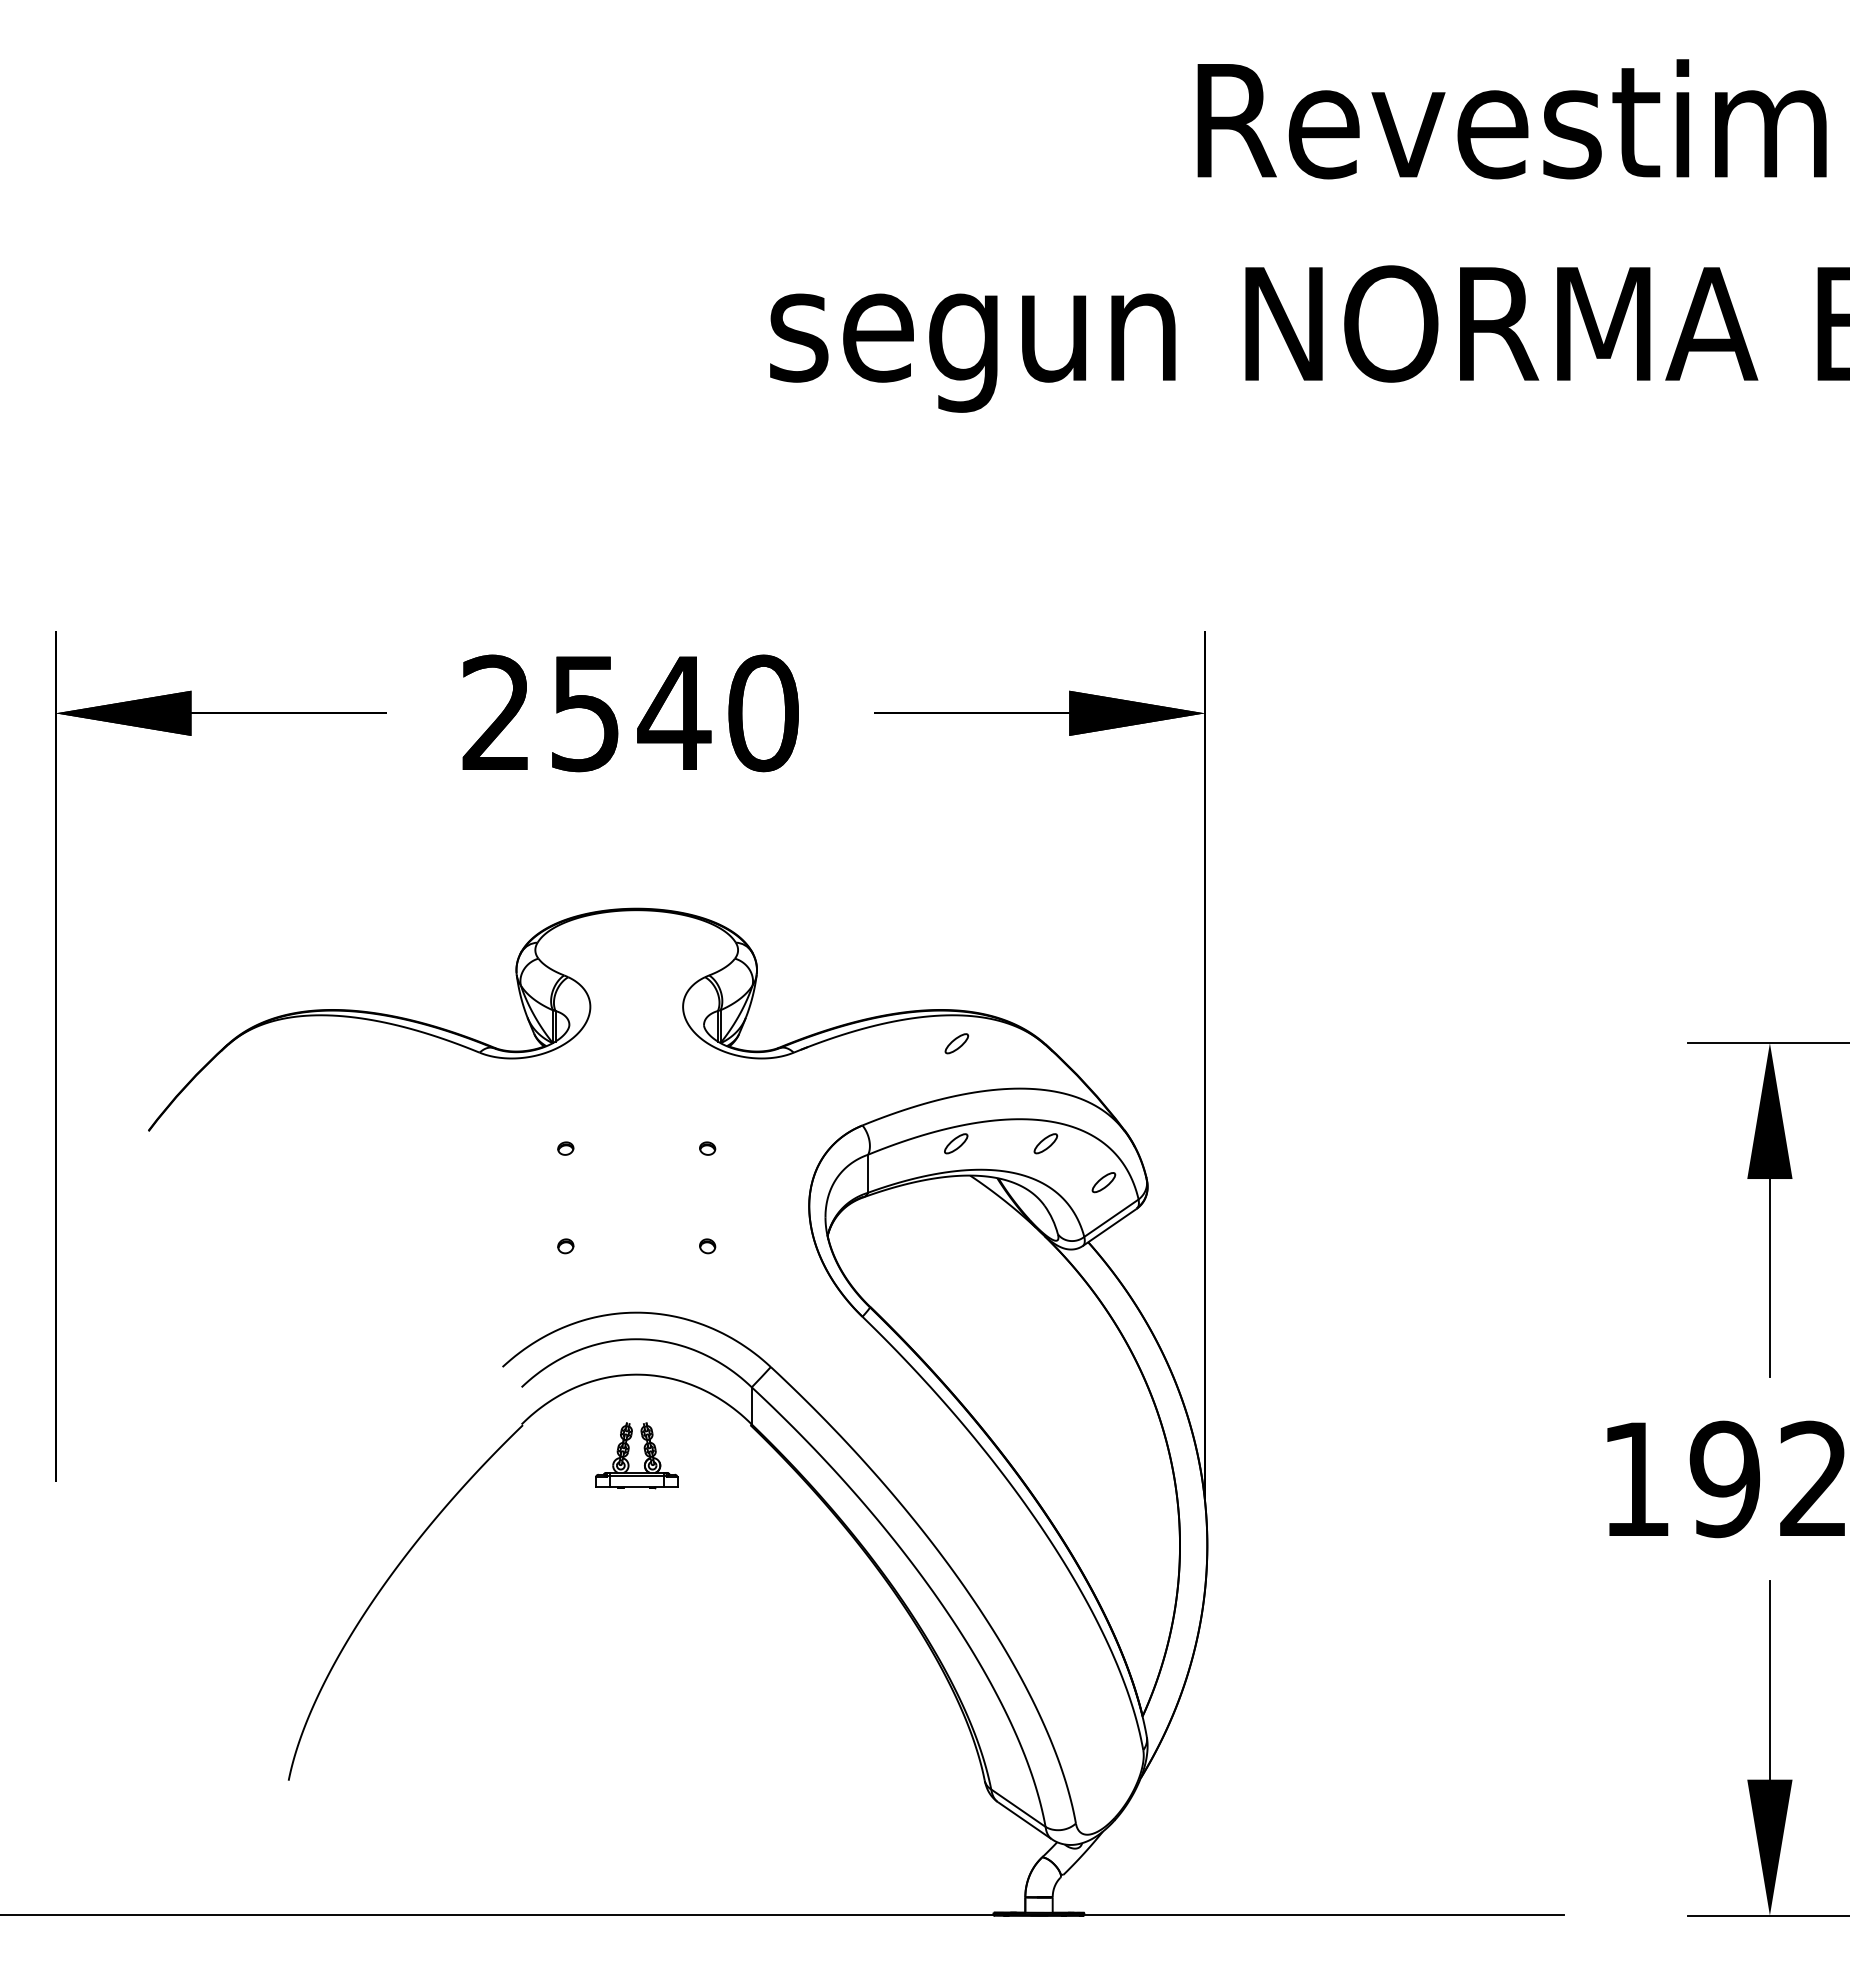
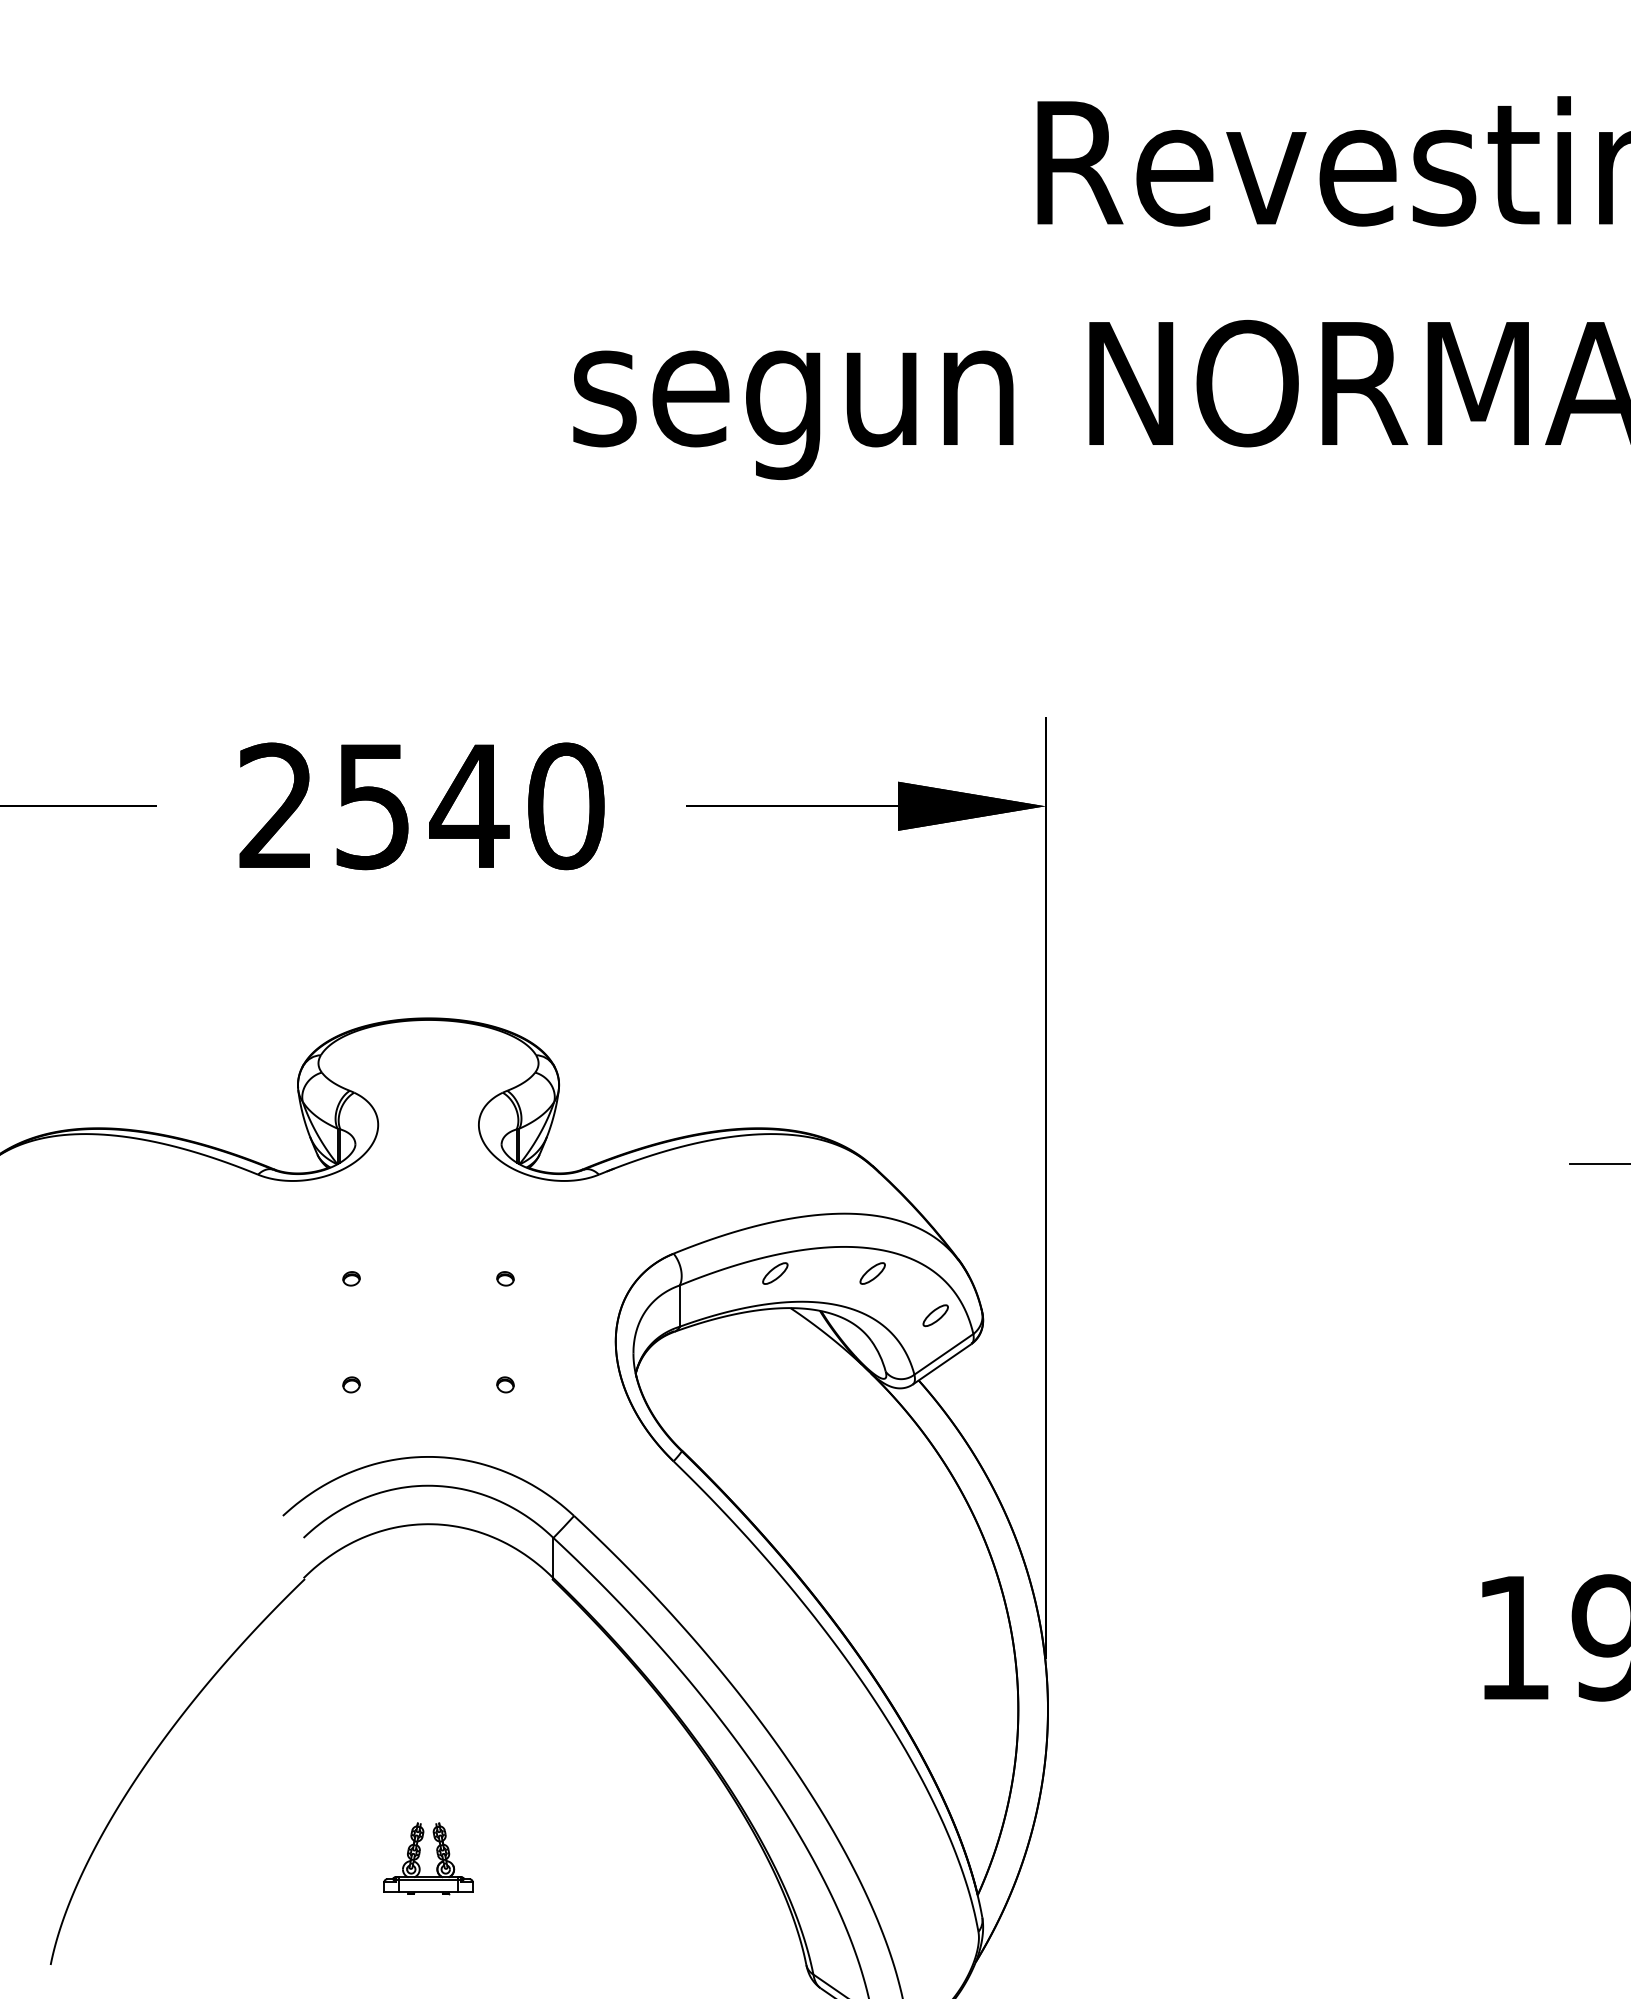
part: (956, 1043) -> (775, 1164), removed
part: (629, 1451) -> (420, 1854), moved

